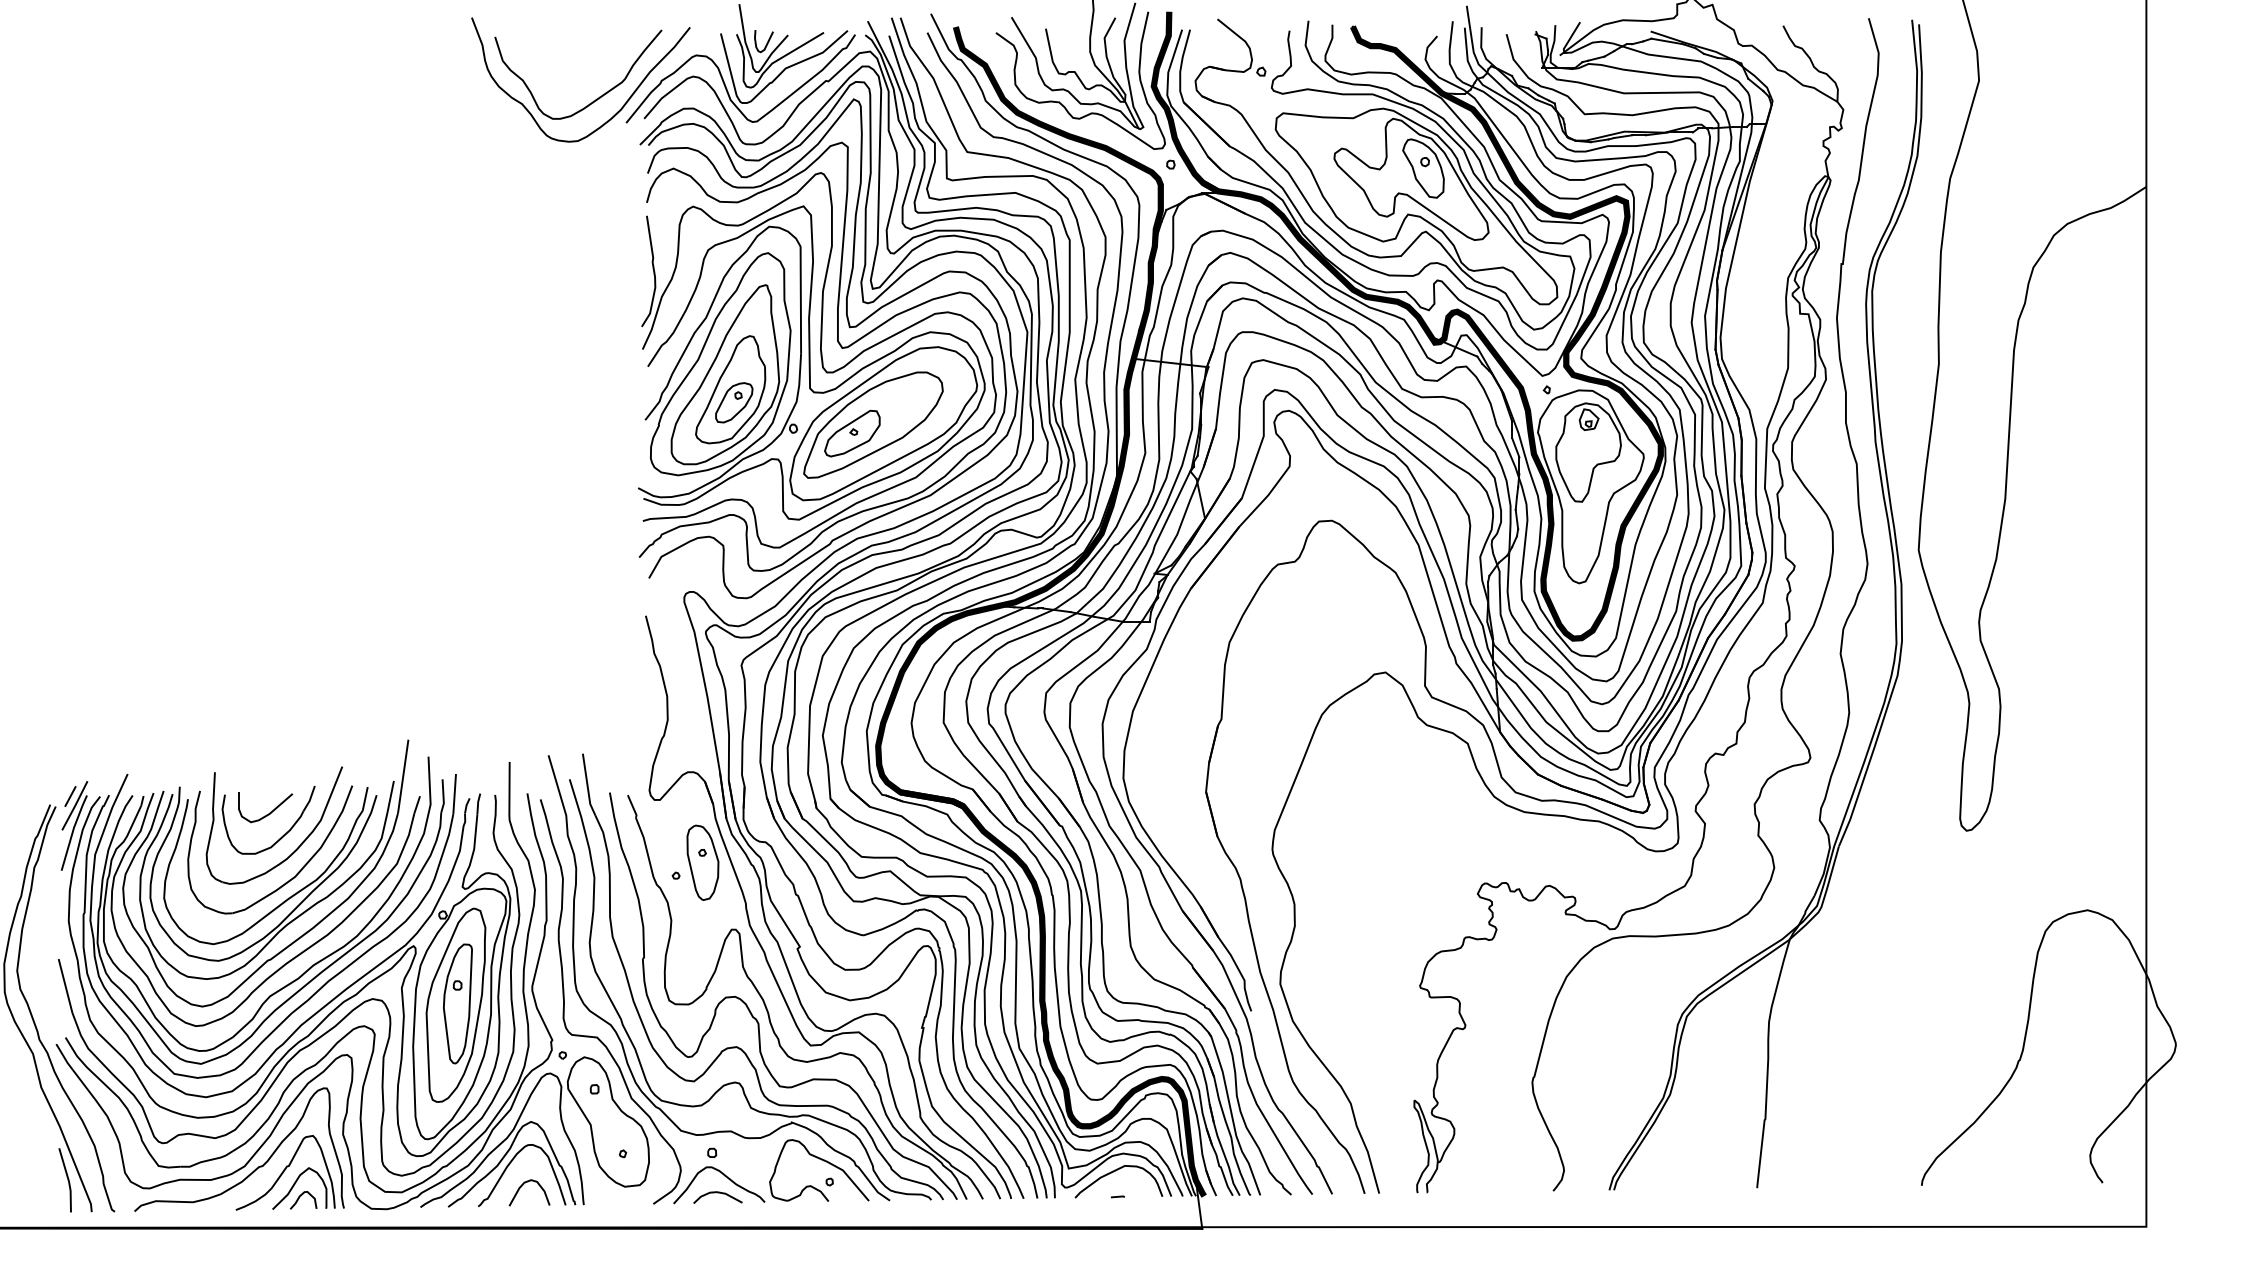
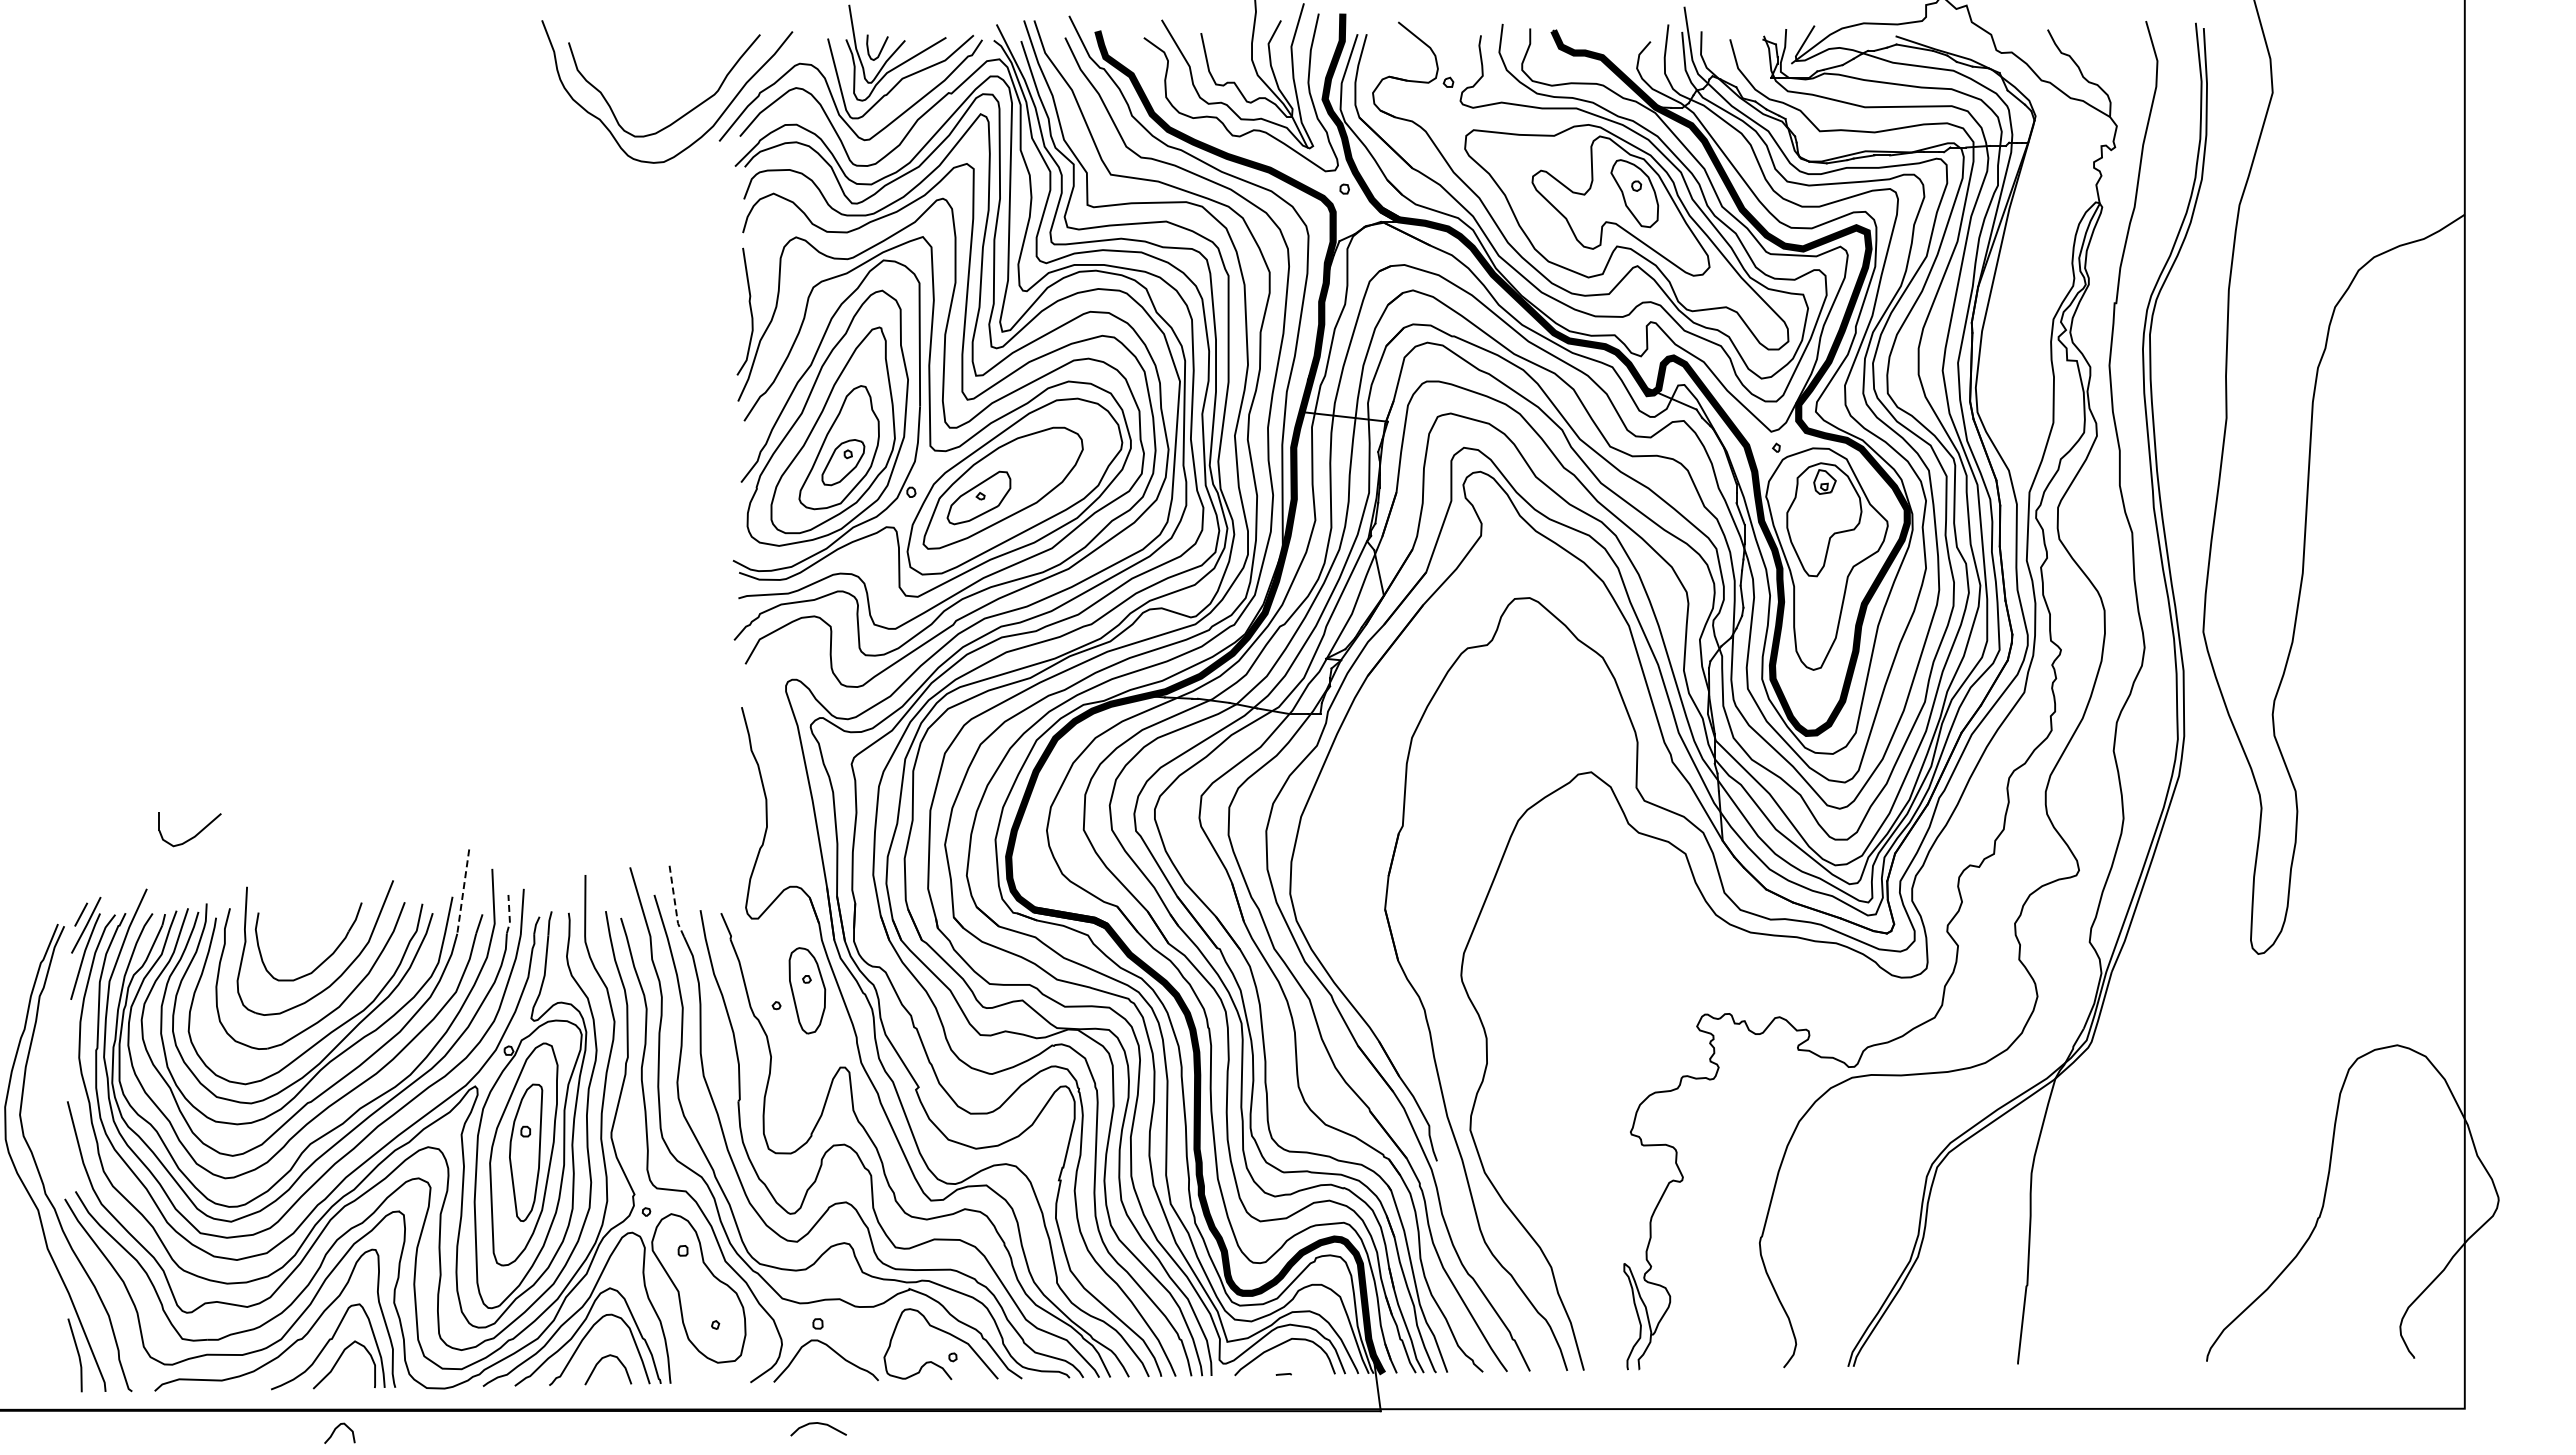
line: (403, 776) -> (463, 891), solid -> dashed
line: (587, 785) -> (674, 901), solid -> dashed
line: (443, 796) -> (509, 914), solid -> dashed
part: (270, 812) -> (195, 834), moved
curve: (717, 1193) -> (818, 1424), moved
curve: (300, 1196) -> (336, 1429), moved

